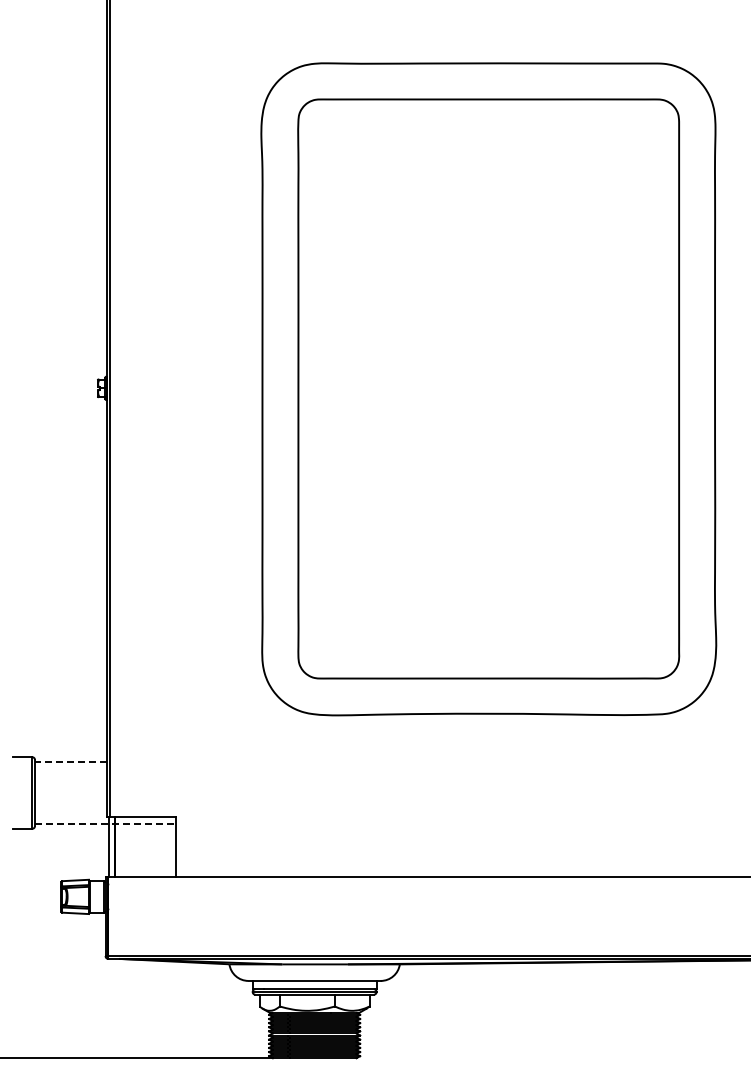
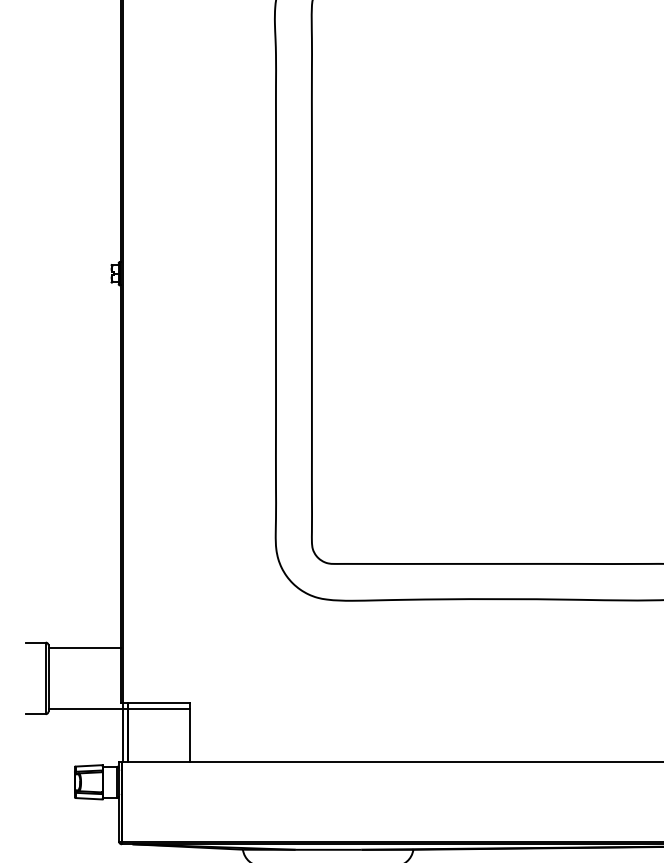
line: (70, 762) -> (84, 647), dashed -> solid
line: (105, 823) -> (119, 708), dashed -> solid

